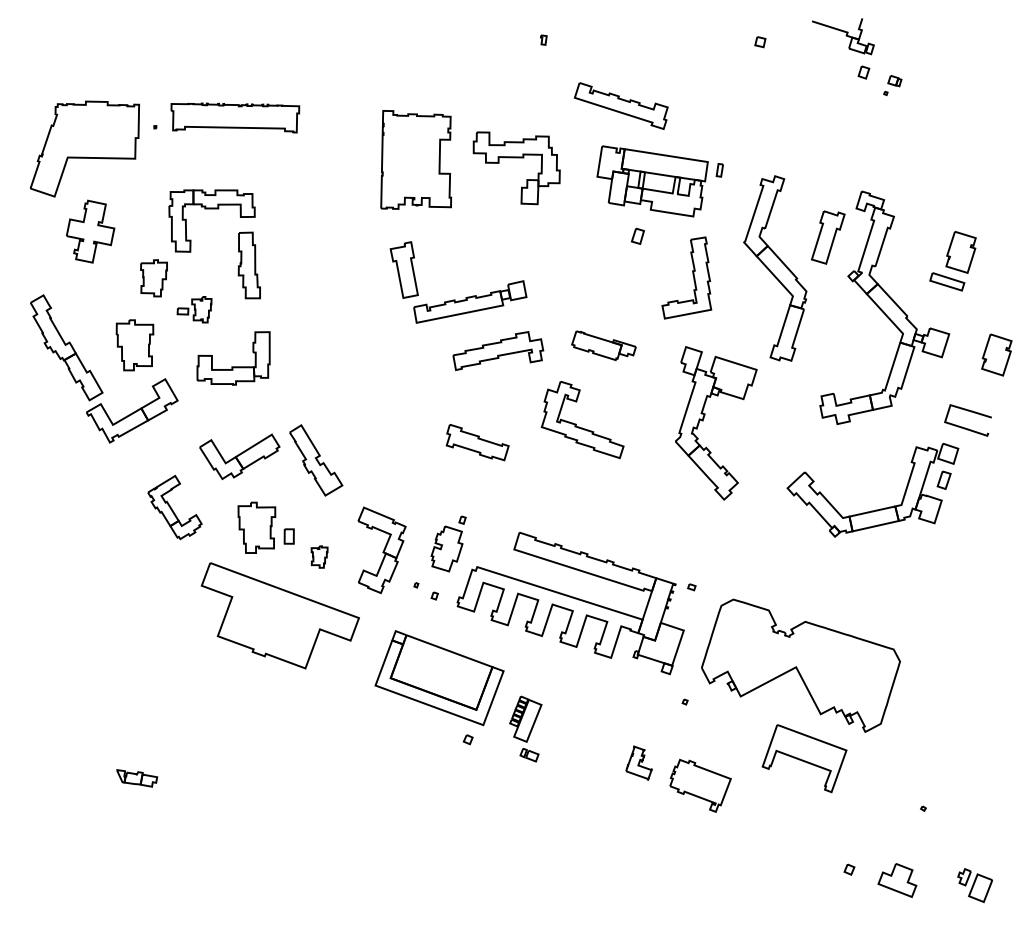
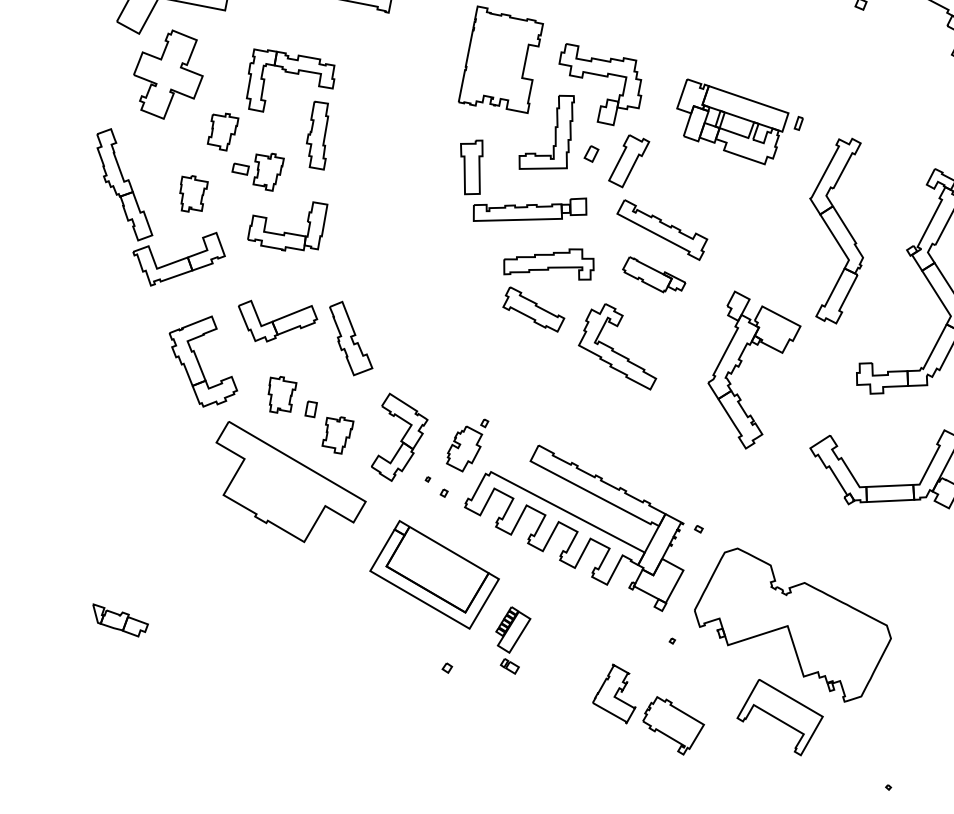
part: (620, 105) -> (661, 229), moved
part: (90, 231) -> (168, 74), size x1.43
part: (637, 235) -> (591, 153), moved
part: (828, 237) -> (629, 161), moved
part: (692, 275) -> (554, 131), moved
part: (194, 309) -> (257, 169), size x1.43
part: (134, 345) -> (191, 194), size x0.71
part: (477, 442) -> (534, 309), moved
part: (174, 507) -> (203, 360), size x1.43
part: (257, 527) -> (281, 394), size x0.71
part: (319, 556) -> (337, 434), size x1.67
part: (467, 739) -> (446, 667), moved
part: (638, 762) -> (615, 692), size x1.67
part: (136, 778) -> (118, 621), size x1.43

